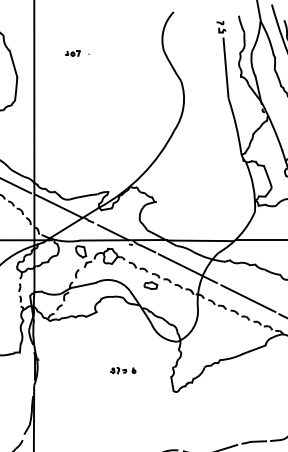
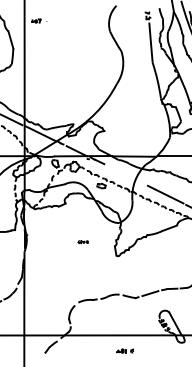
part: (78, 52) -> (39, 20), moved
line: (187, 268) -> (125, 174), removed
part: (123, 369) -> (83, 241), size x0.6

